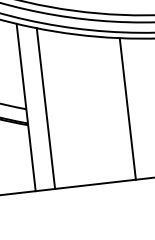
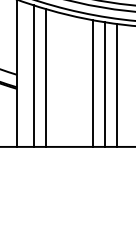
line: (60, 108) -> (46, 77), added
line: (141, 108) -> (117, 85), added
line: (114, 109) -> (93, 83), added

